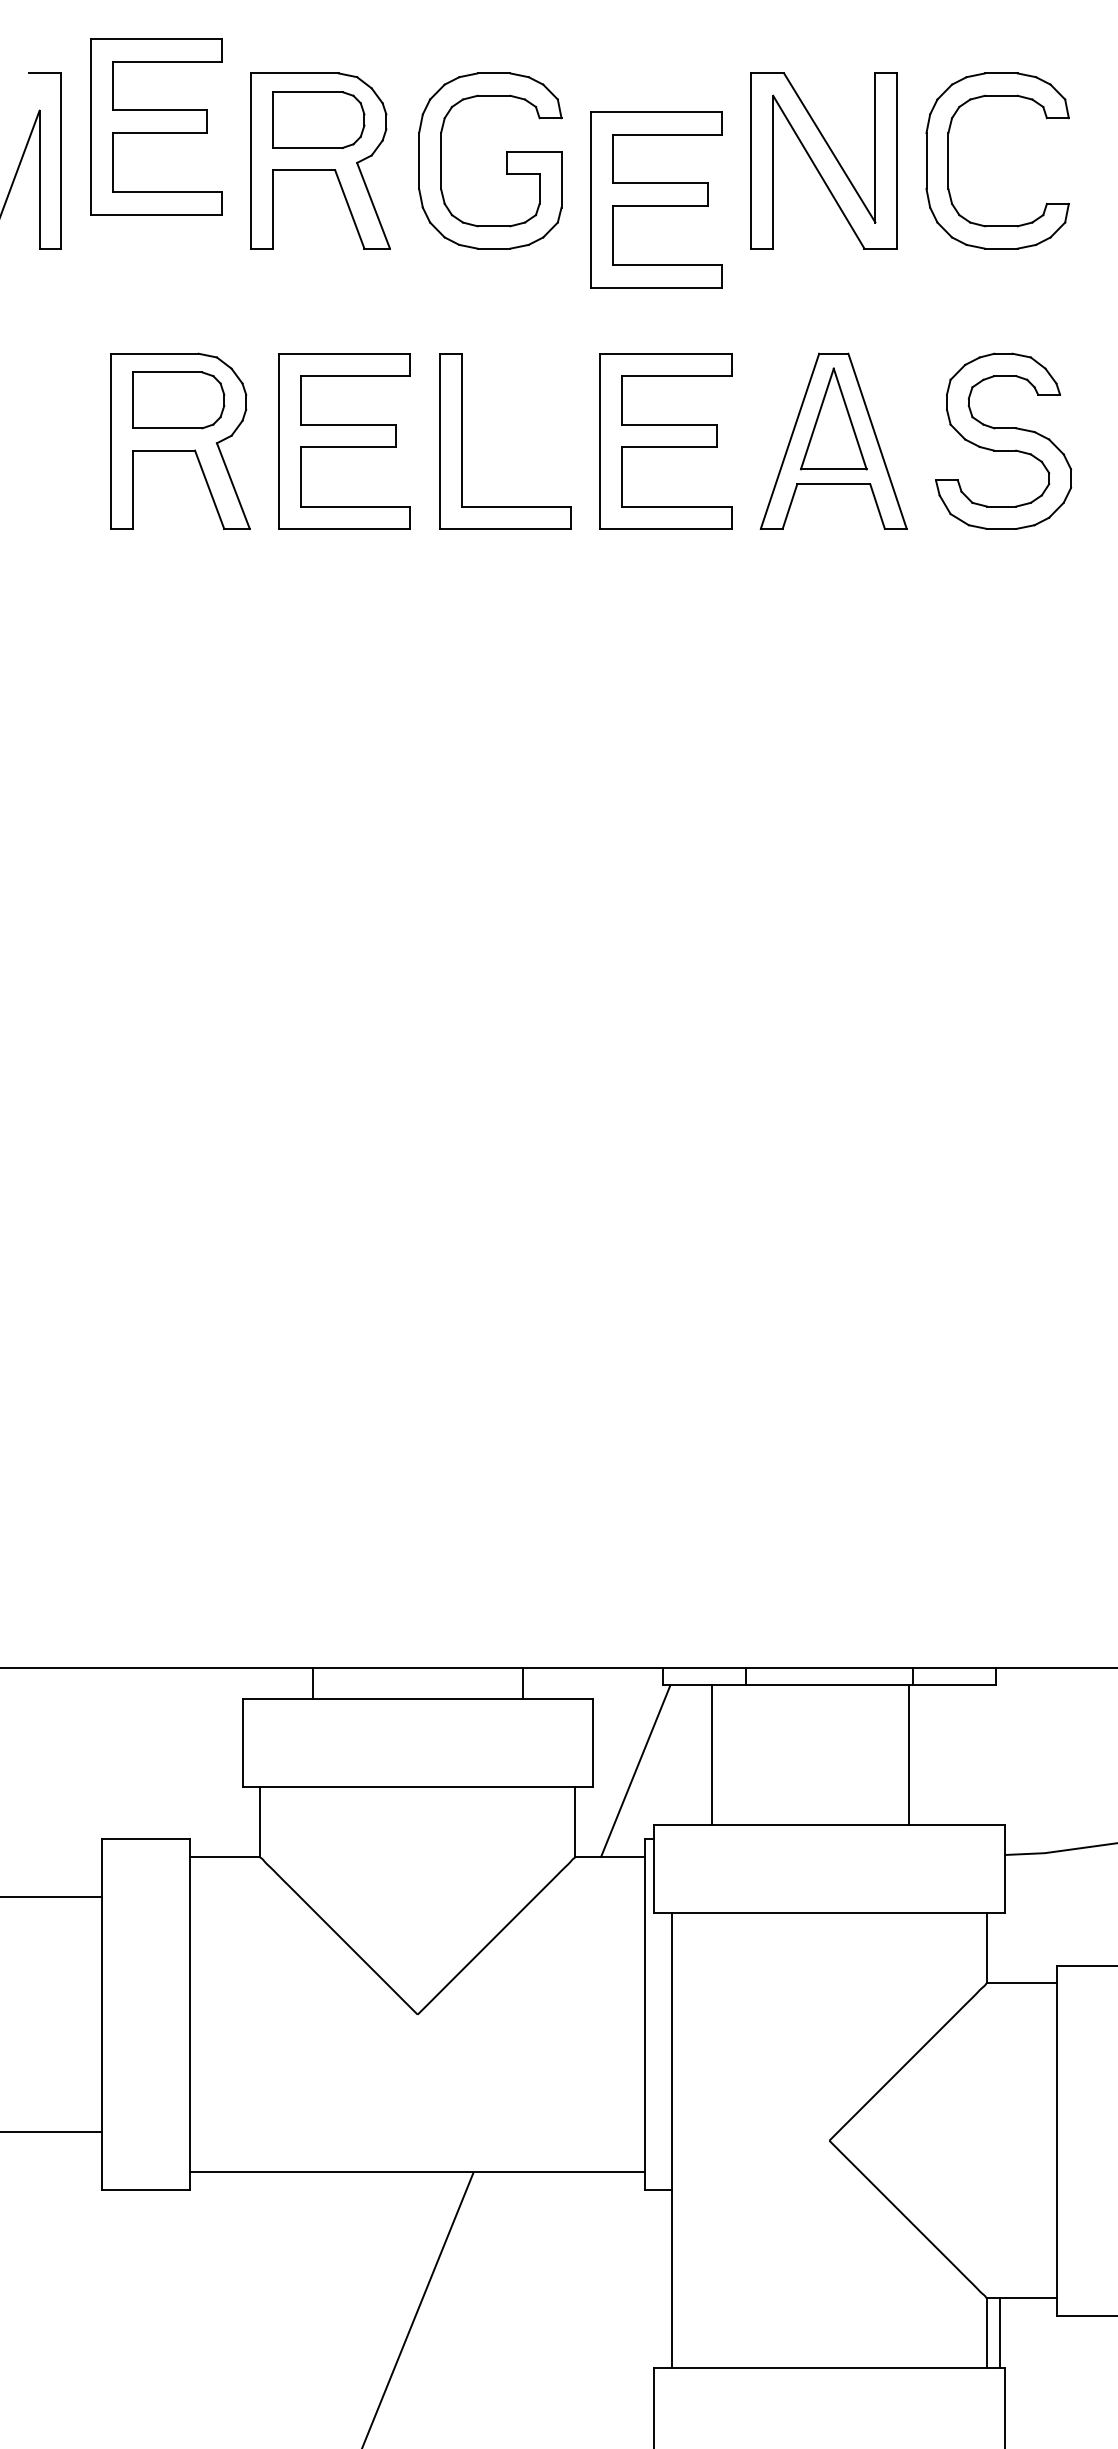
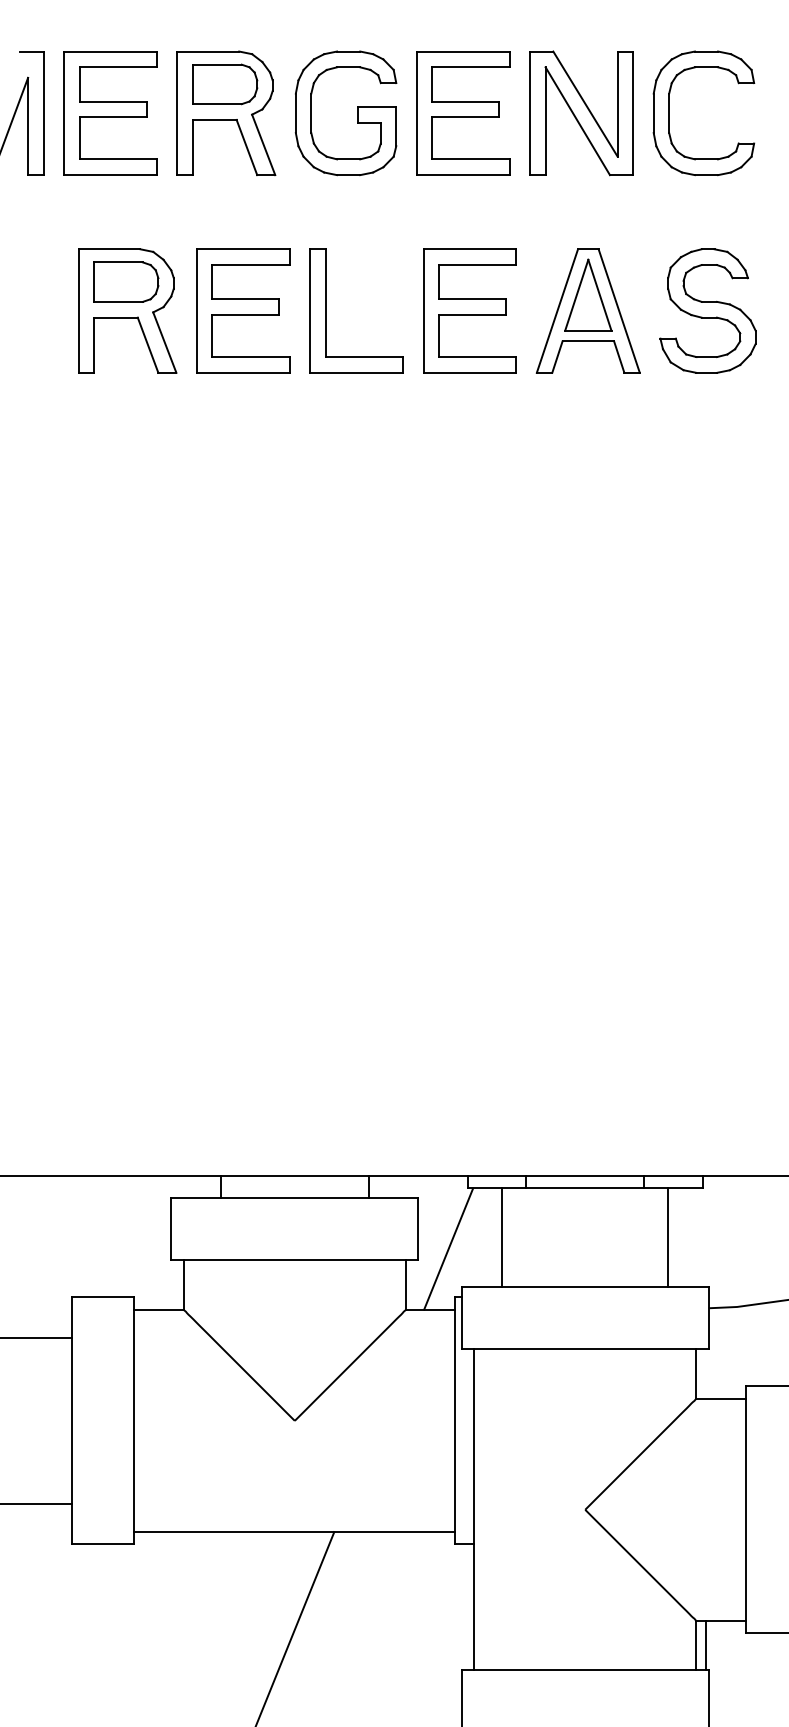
part: (156, 126) -> (110, 112), moved
part: (656, 199) -> (463, 112), moved
line: (909, 1755) -> (668, 1238), moved

